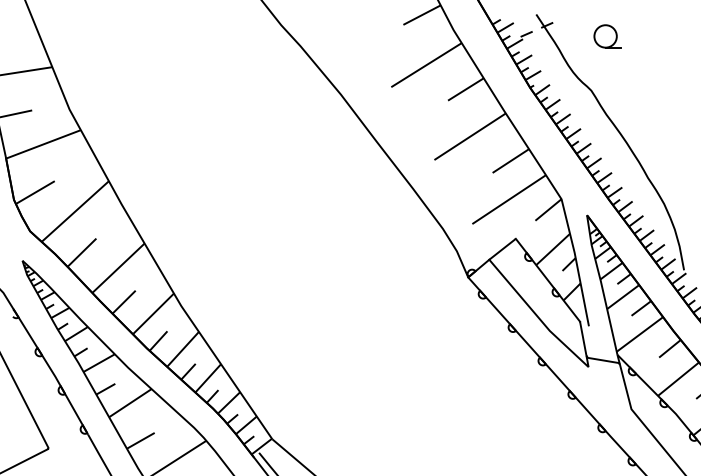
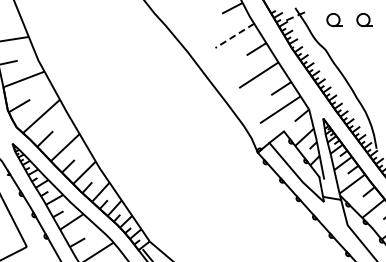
part: (662, 37) -> (364, 20), added
line: (425, 64) -> (234, 35), solid -> dashed

